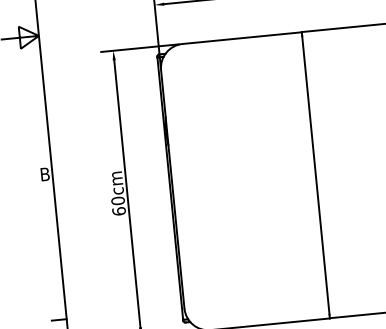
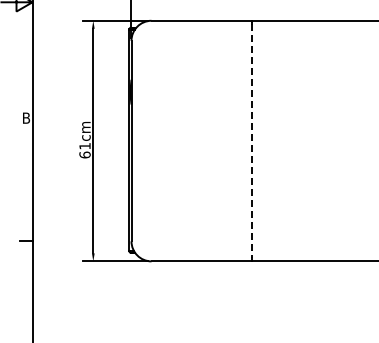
line: (315, 175) -> (251, 141), solid -> dashed
text: (117, 200) -> (84, 145), 60cm -> 61cm

